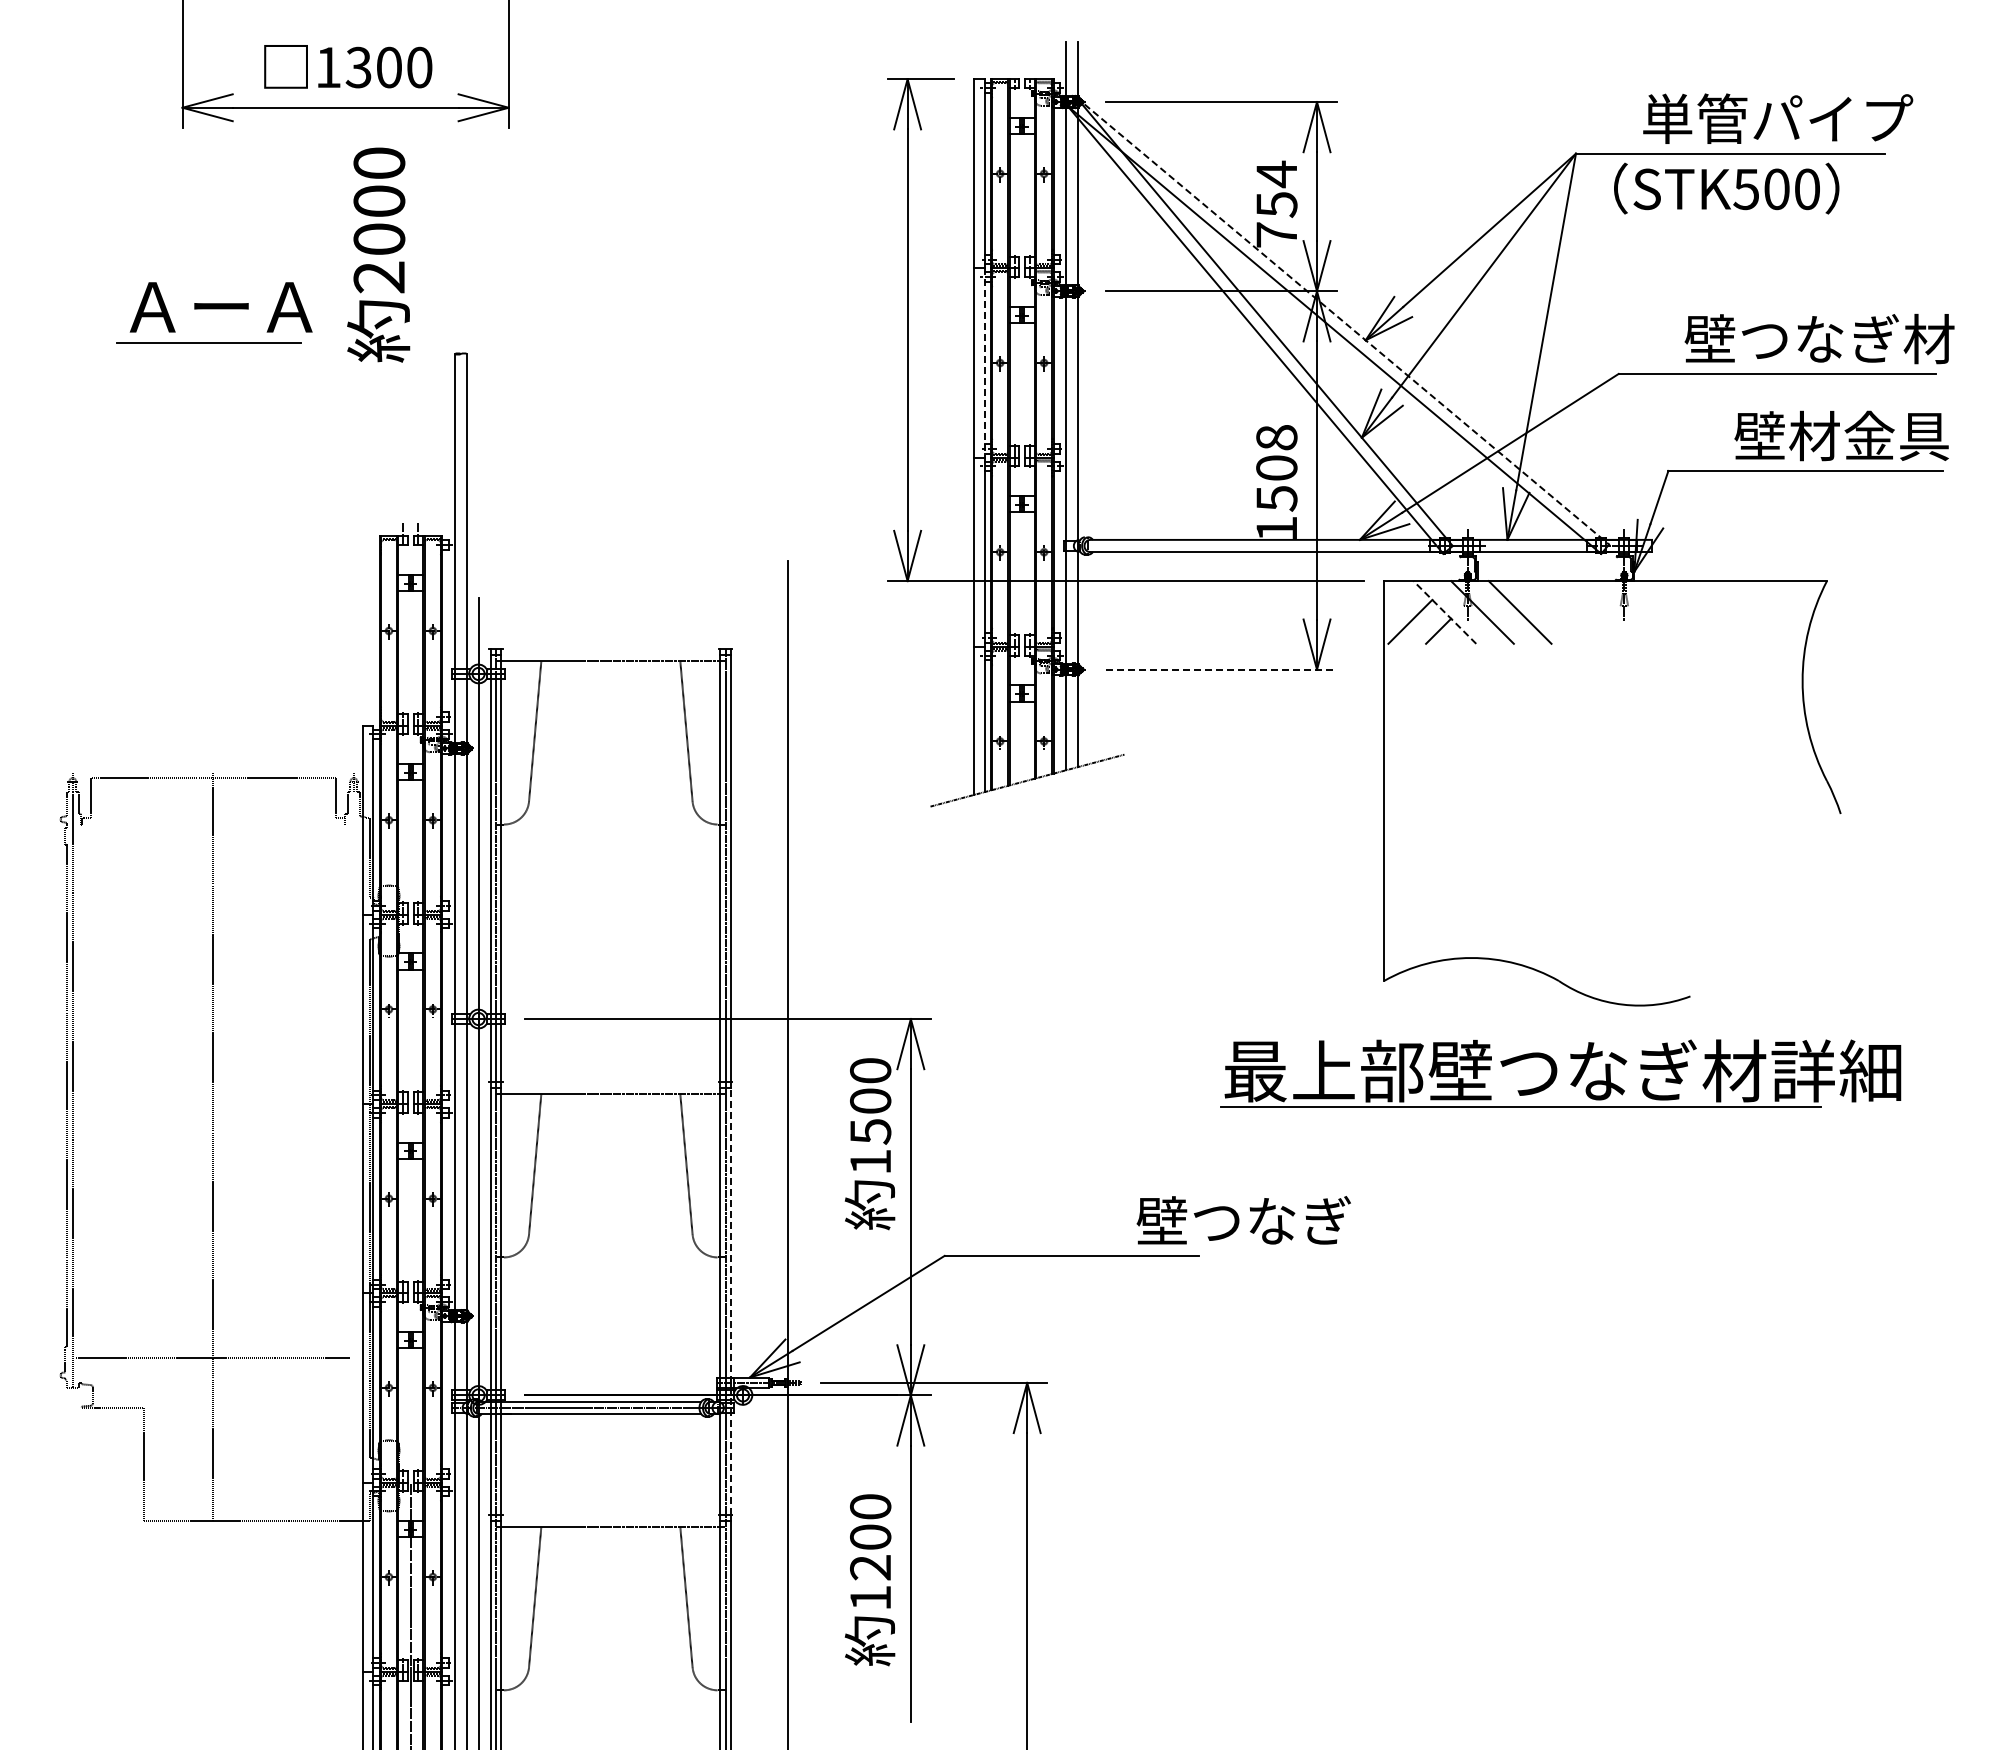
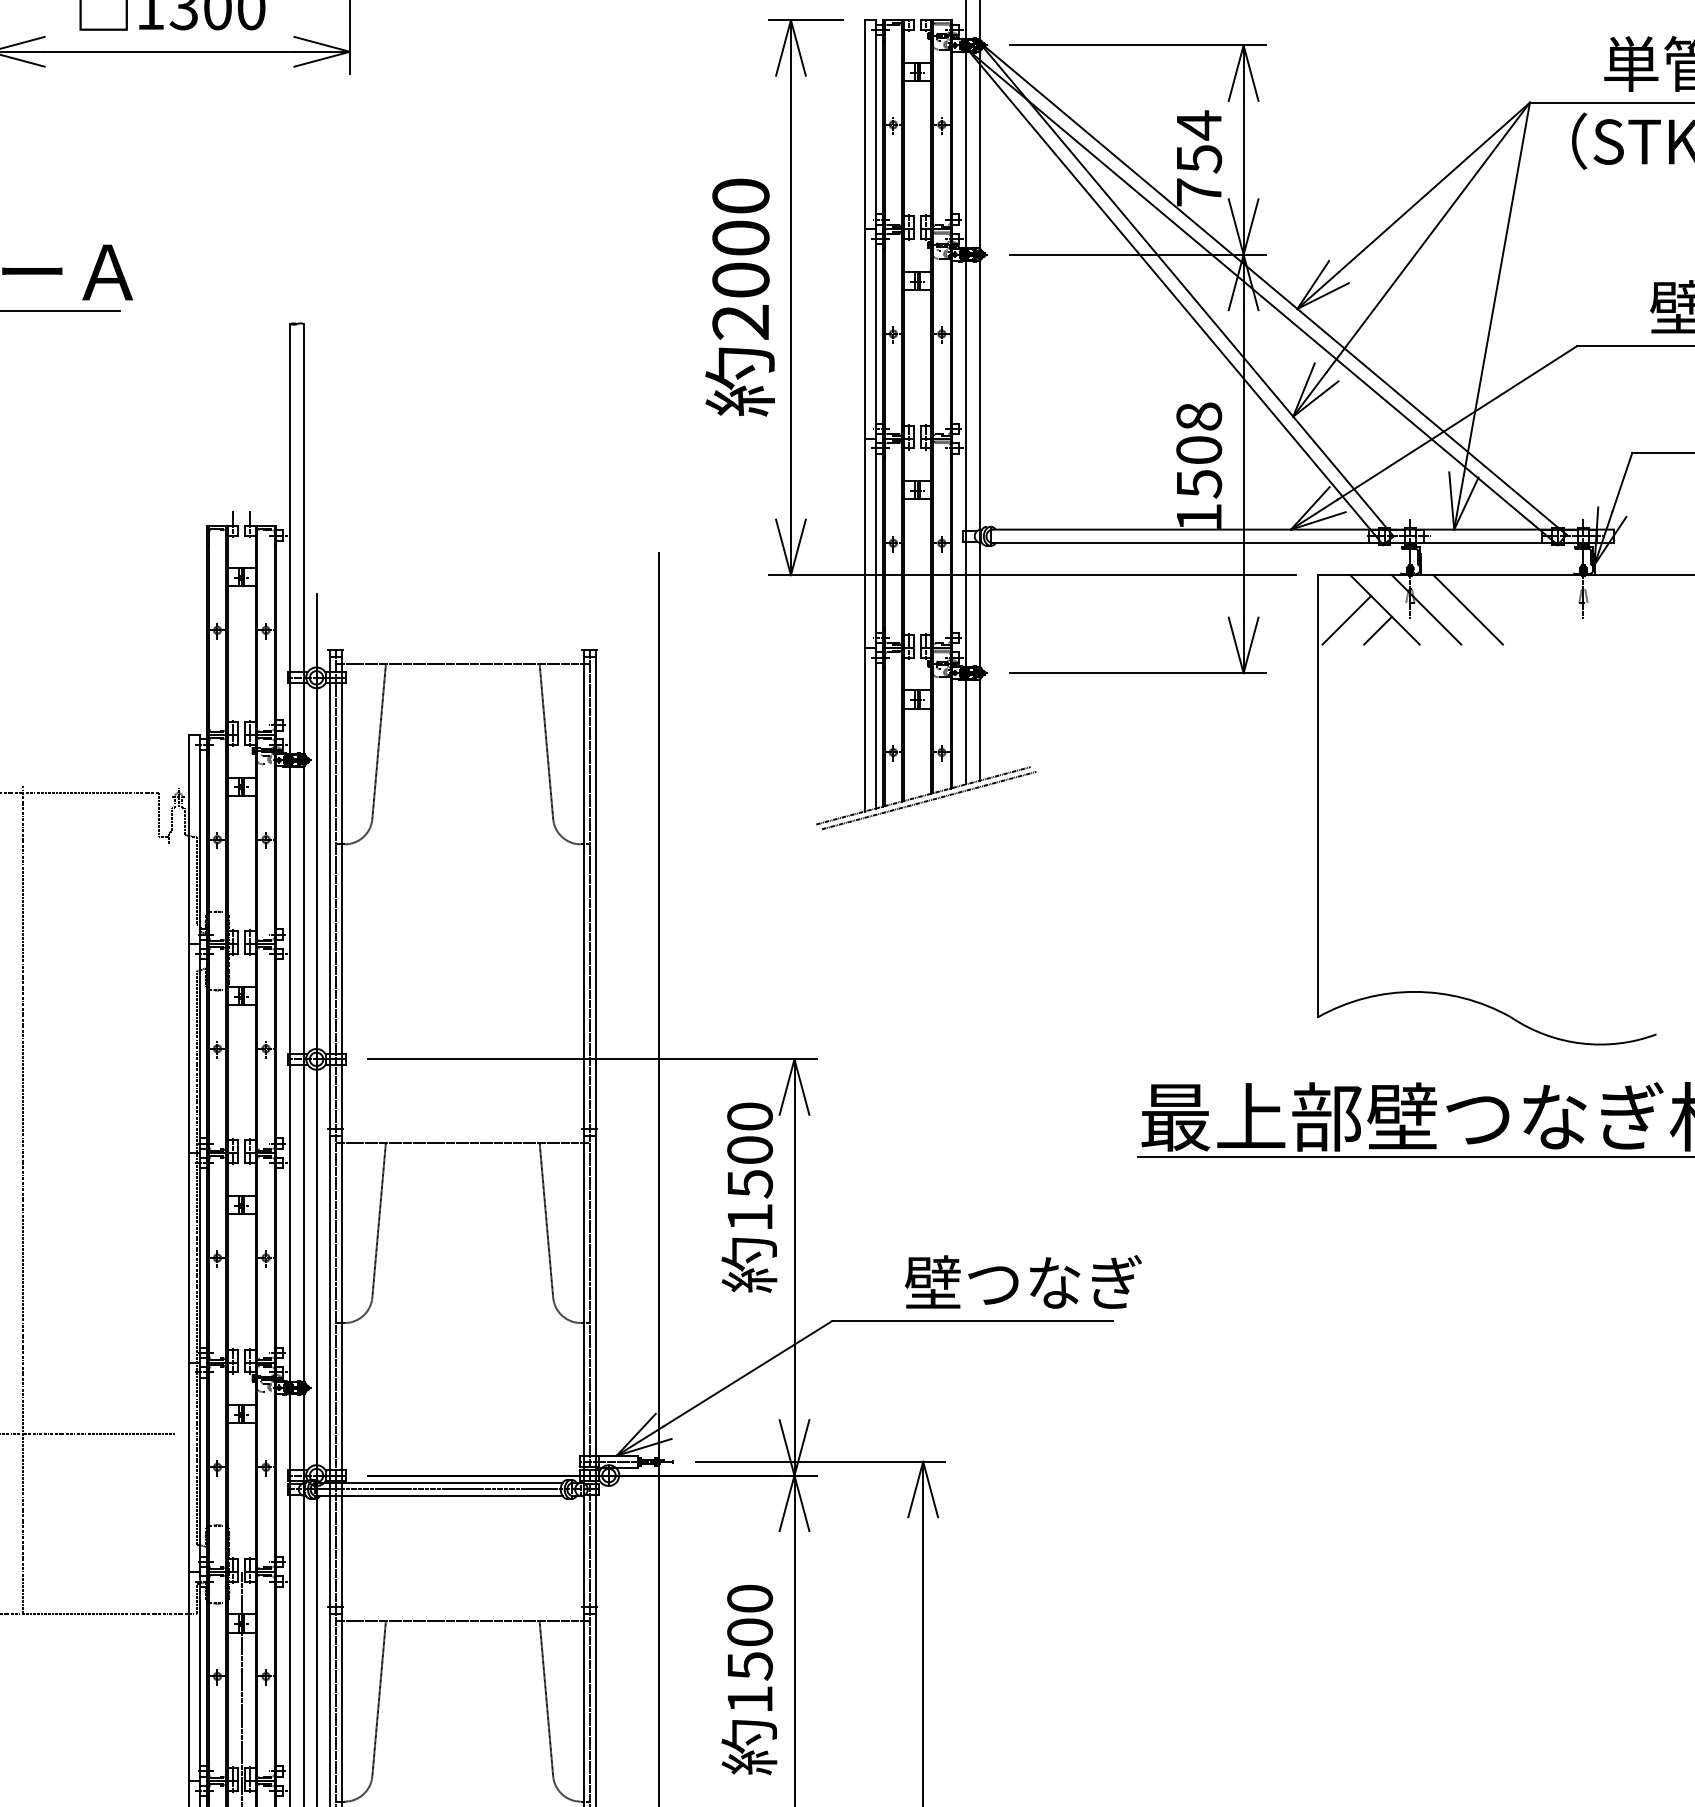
text: (378, 254) -> (739, 296), moved
line: (1342, 320) -> (1271, 287), dashed -> solid
line: (984, 363) -> (875, 334), dashed -> solid
line: (1444, 612) -> (1384, 609), dashed -> solid
line: (1221, 669) -> (1138, 672), dashed -> solid
line: (1032, 784) -> (929, 800), added
text: (1243, 1220) -> (1023, 1282), moved
line: (730, 1300) -> (595, 1370), dashed -> solid
text: (870, 1567) -> (749, 1665), 1200 -> 1500

